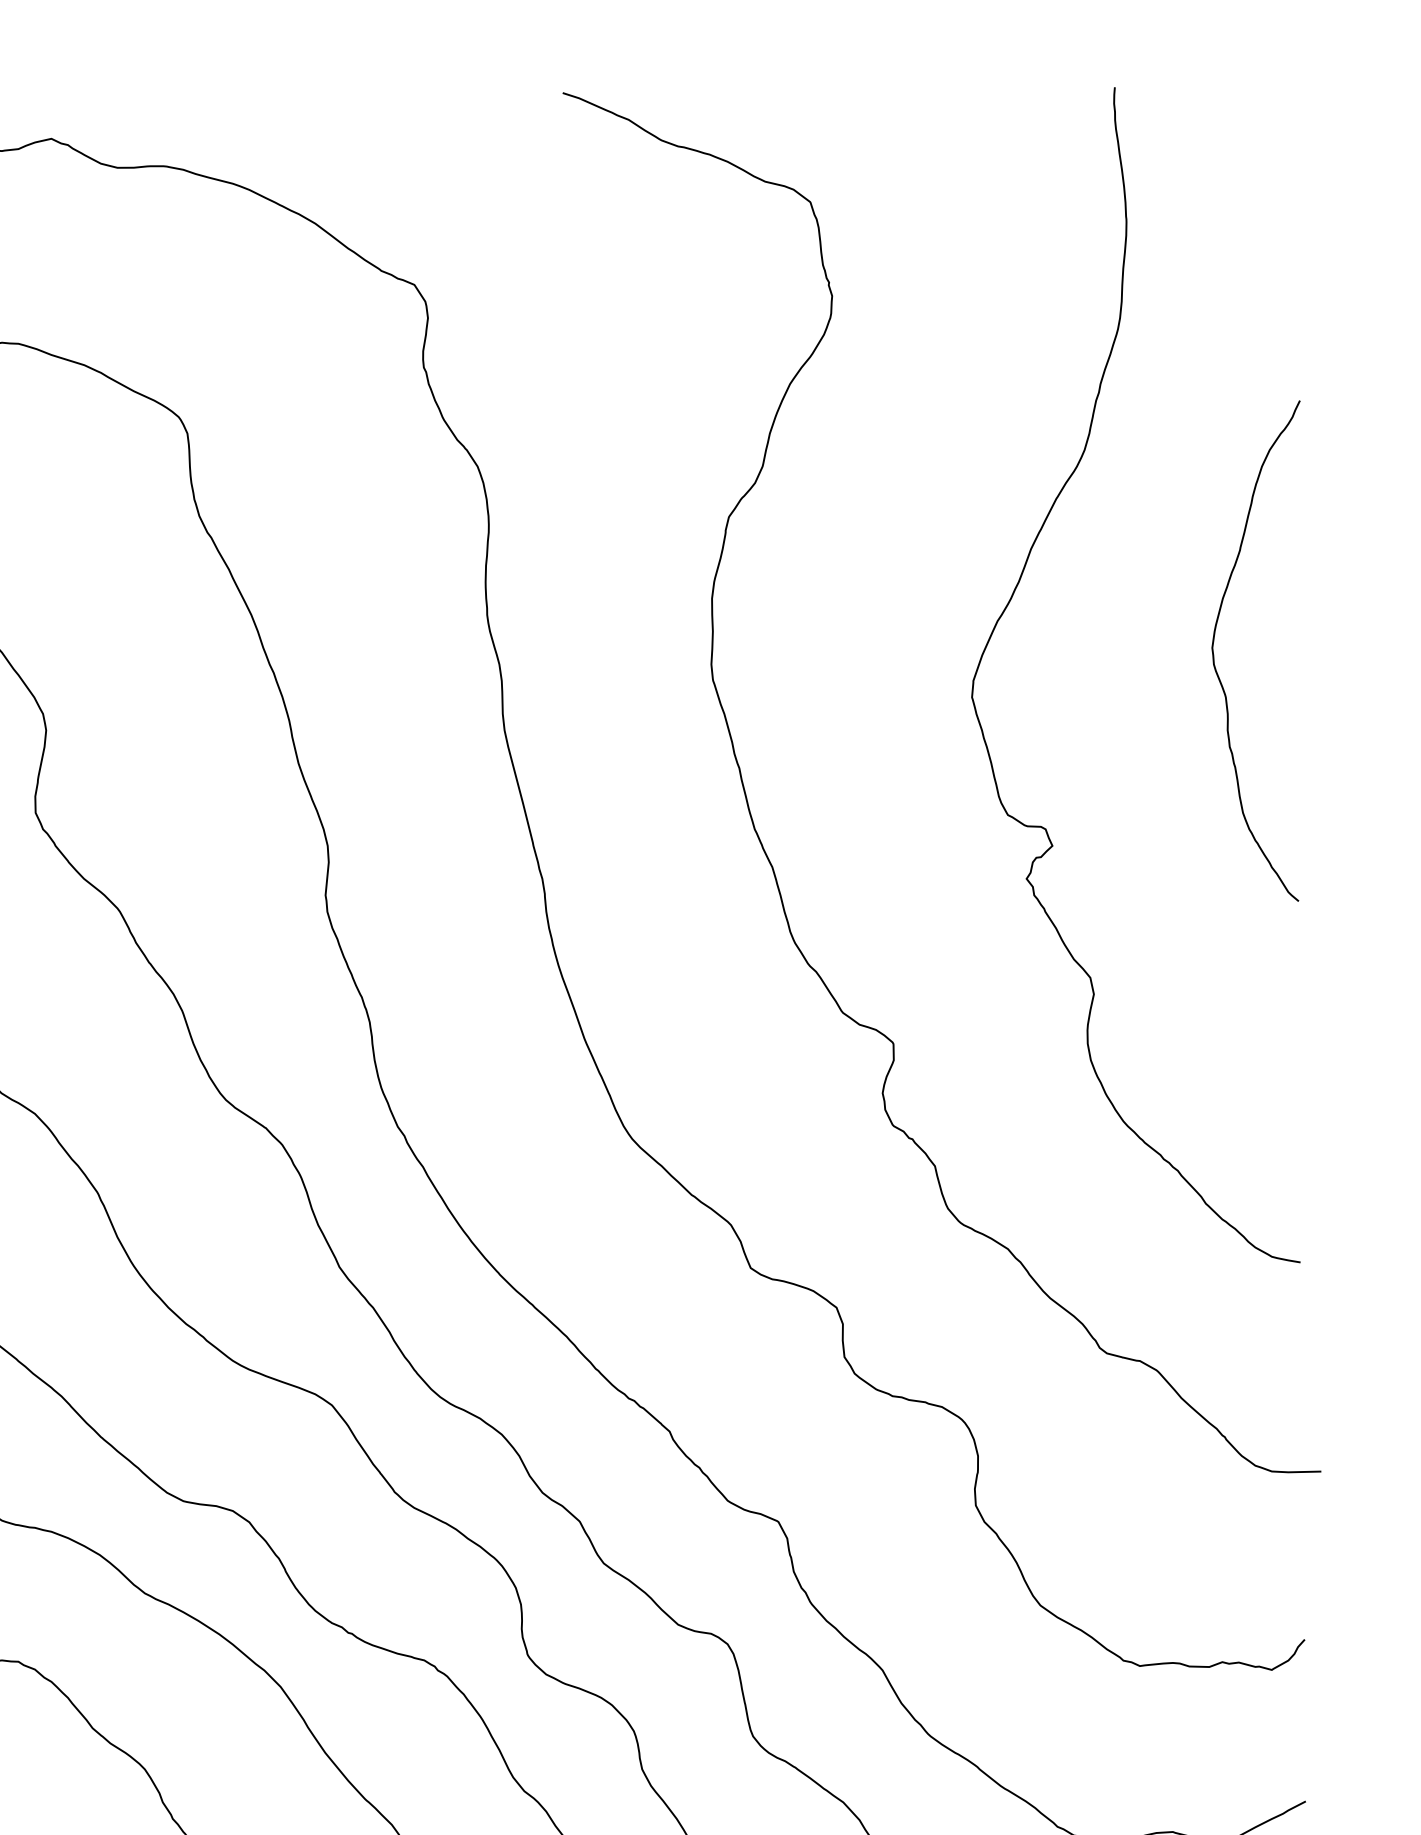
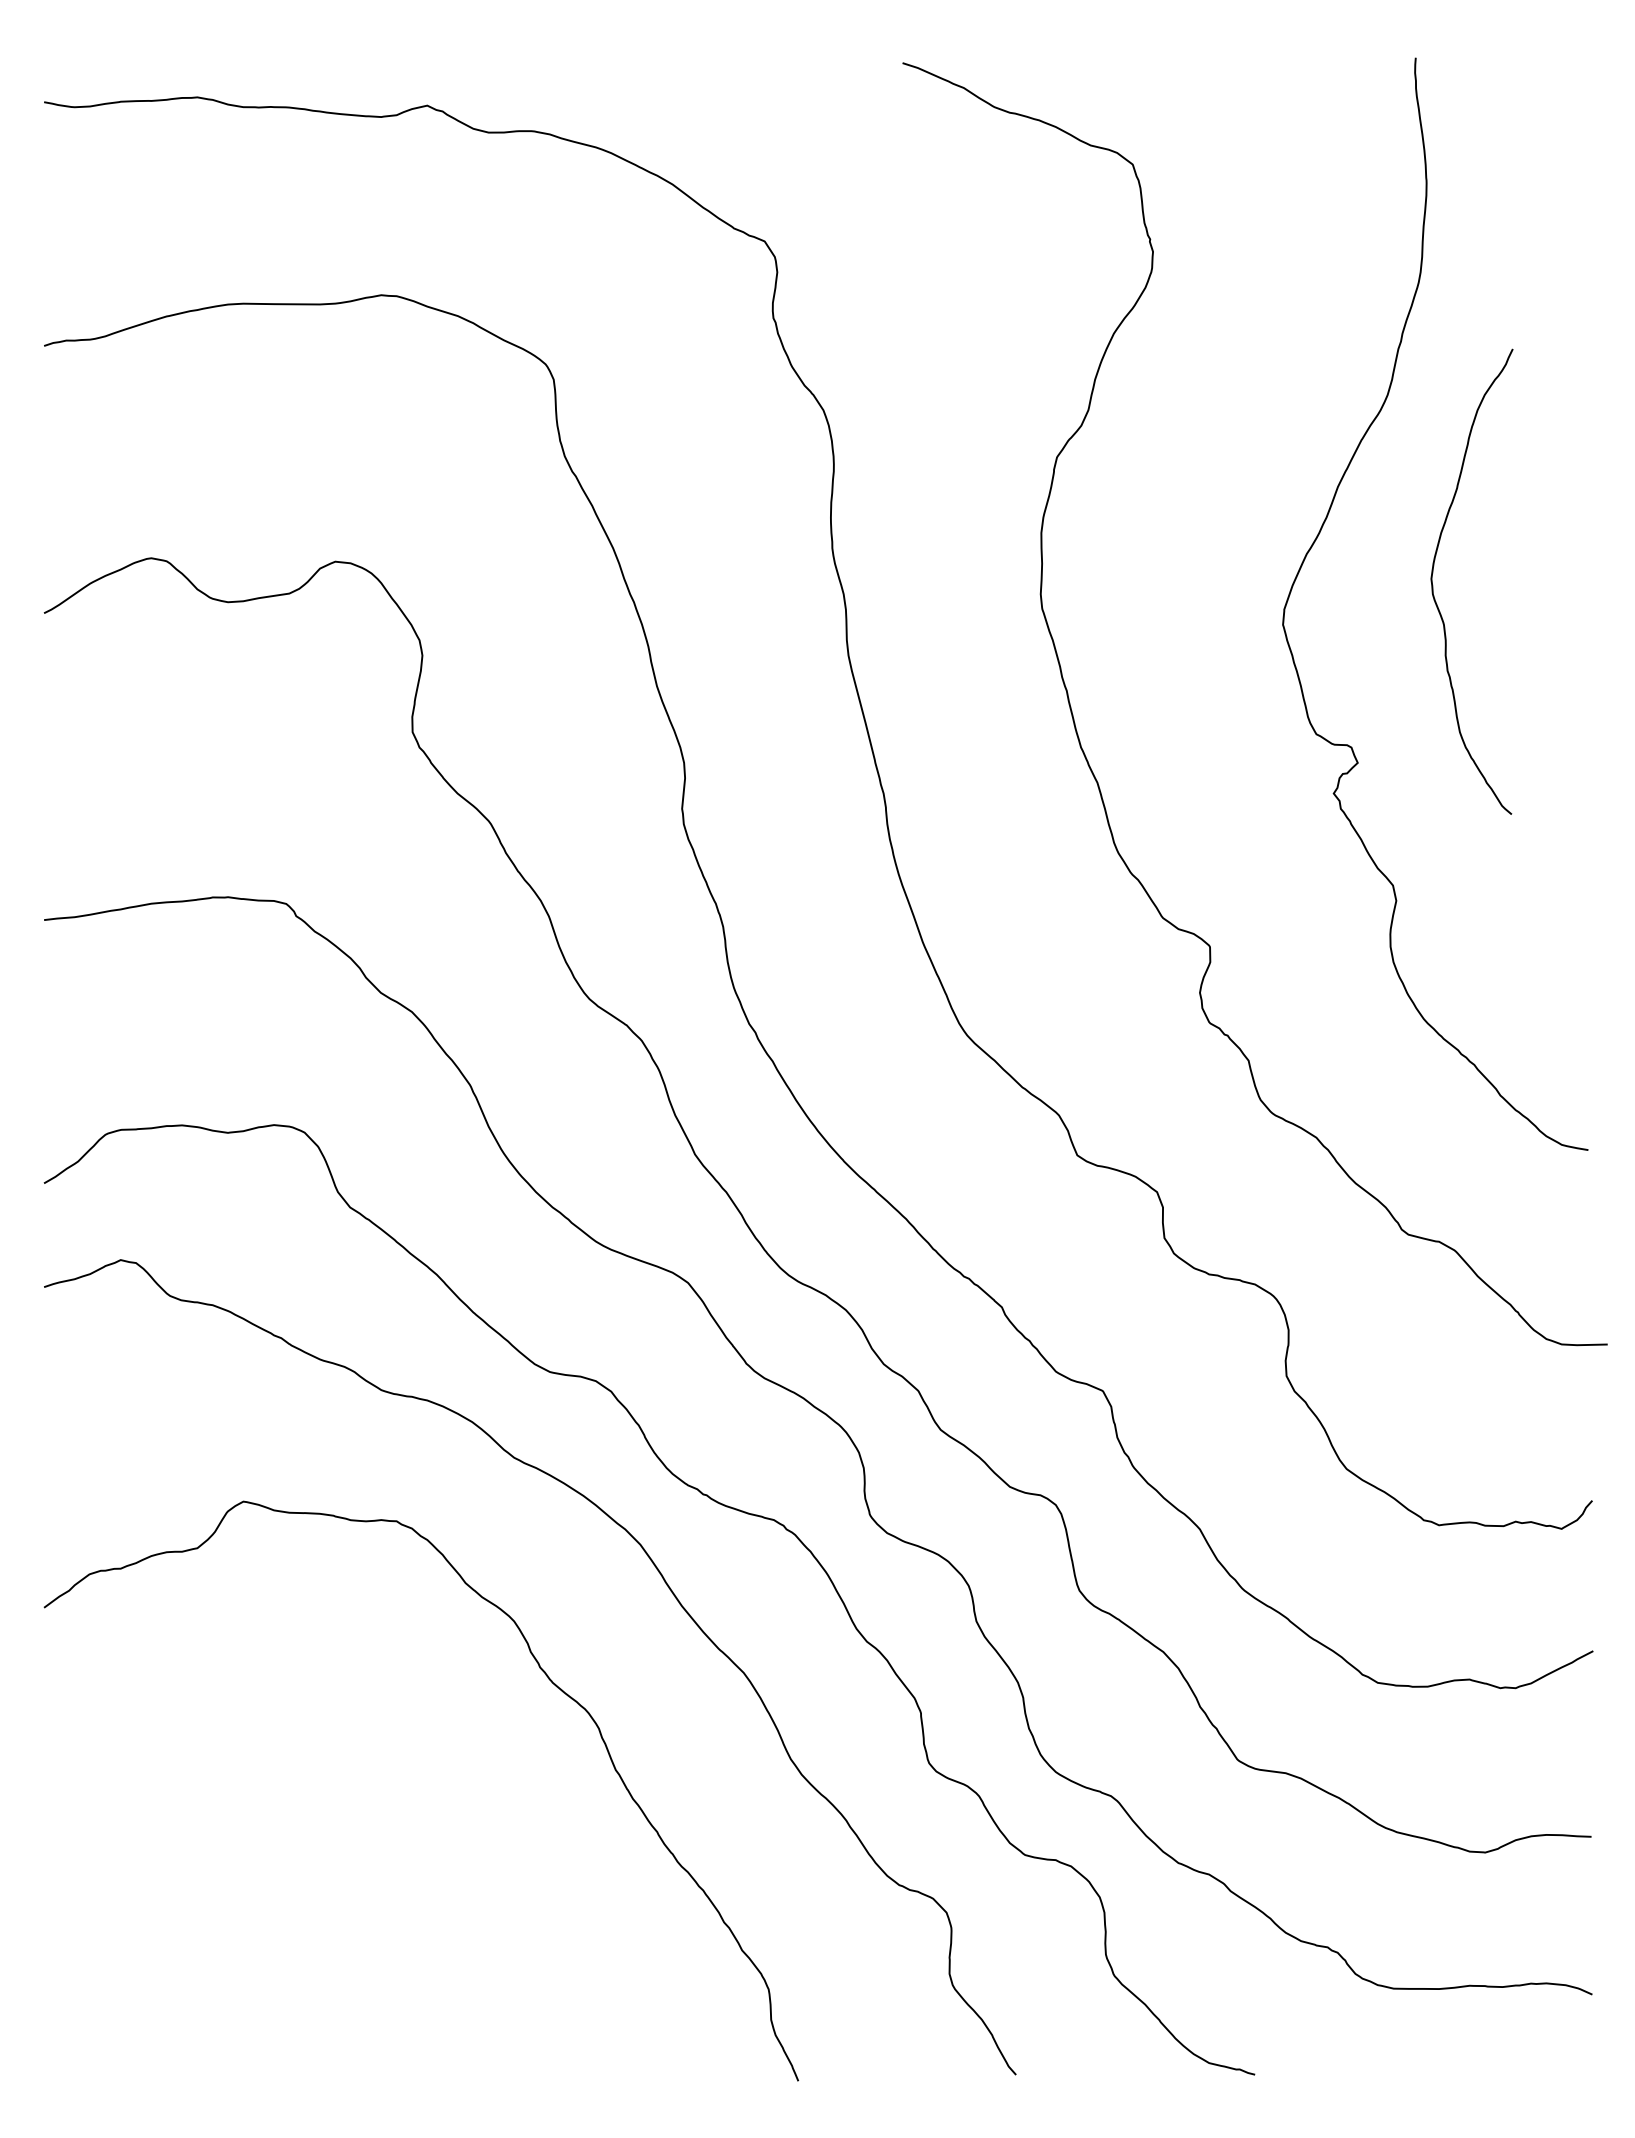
curve: (1214, 655) -> (1433, 585), moved

